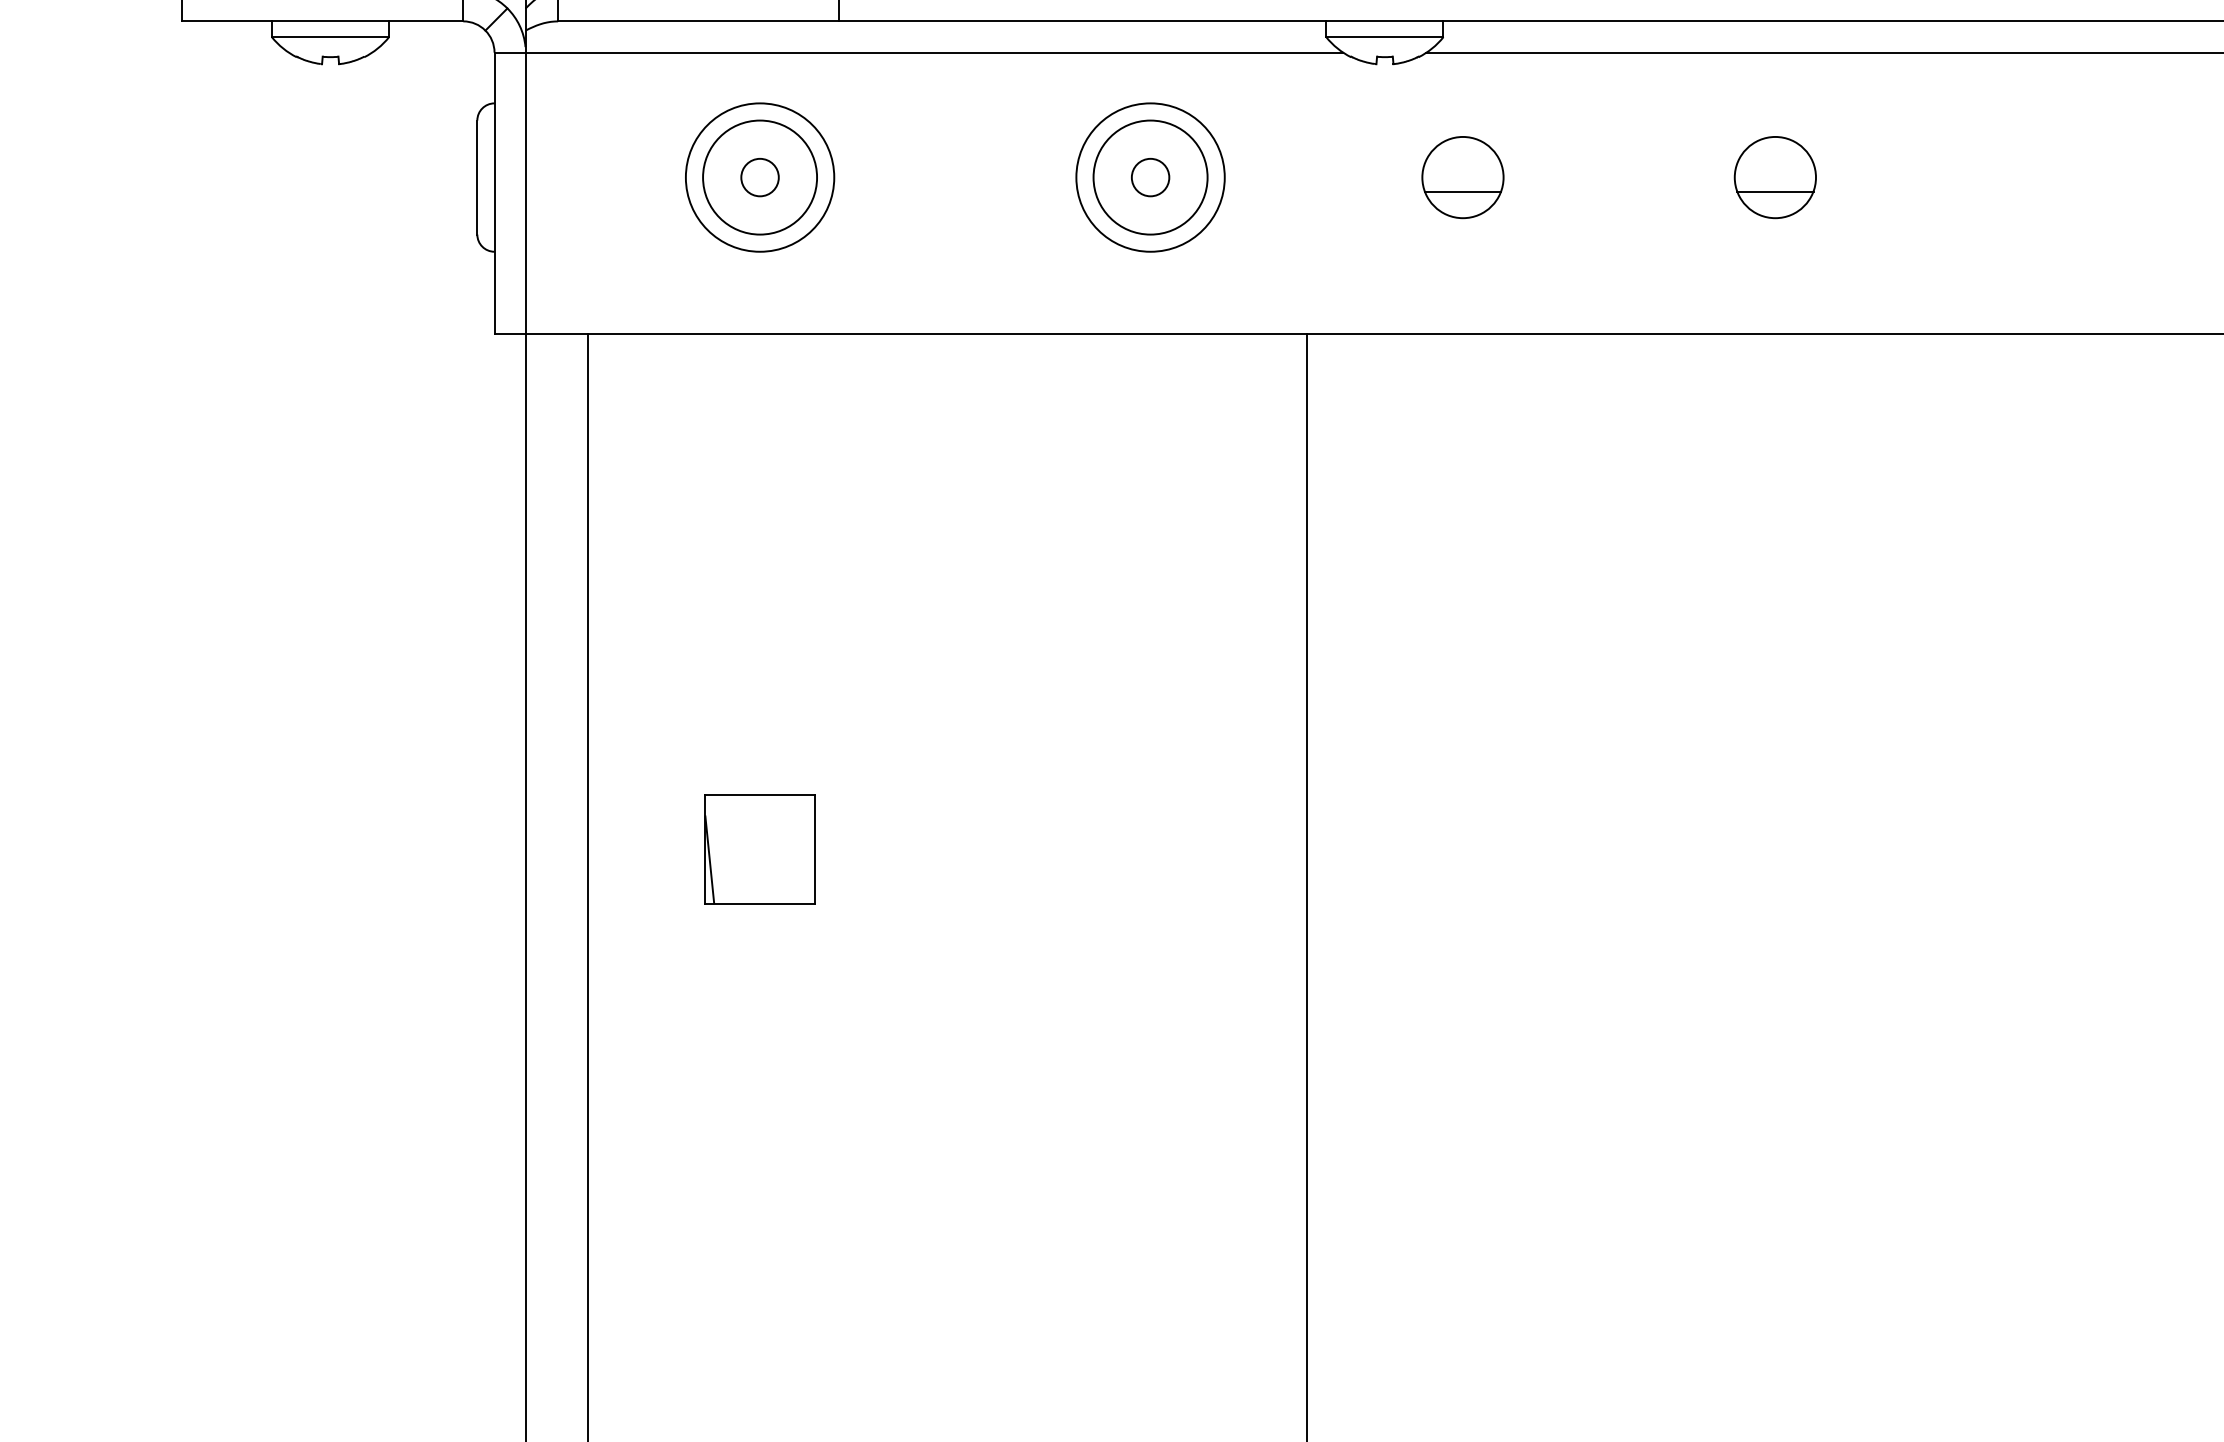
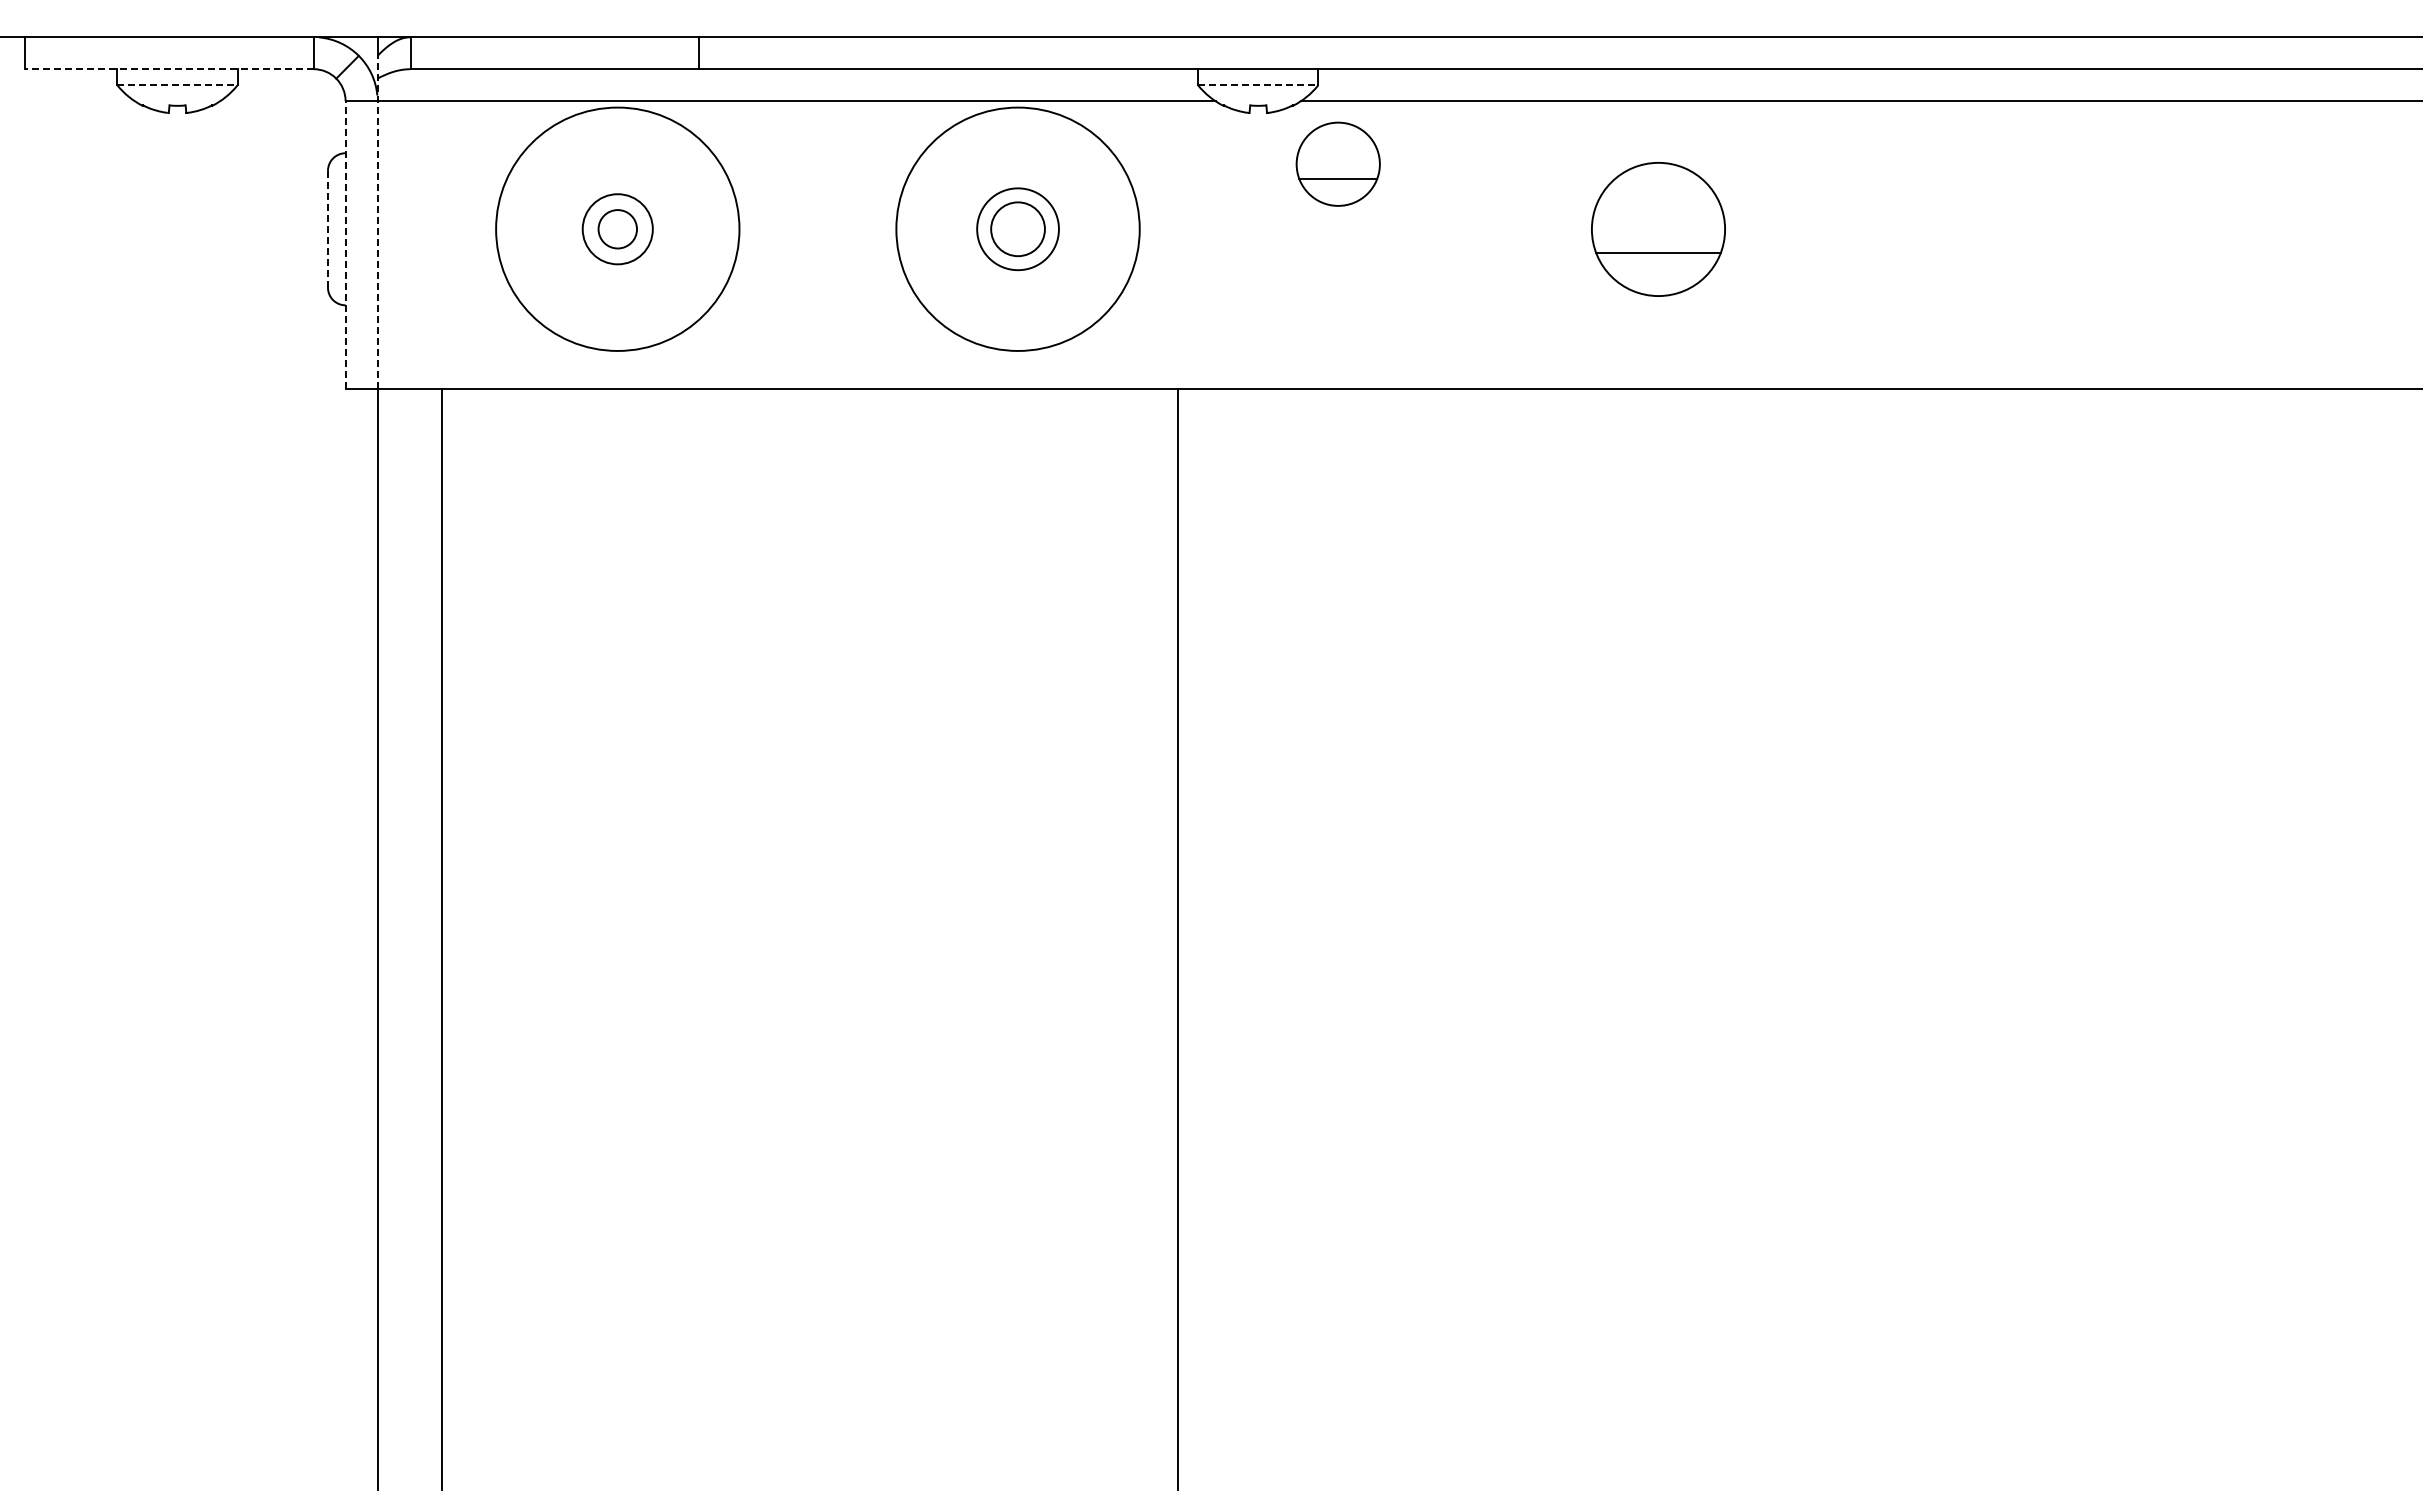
line: (321, 21) -> (168, 69), solid -> dashed
line: (330, 37) -> (177, 85), solid -> dashed
line: (1385, 37) -> (1258, 85), solid -> dashed
line: (525, 170) -> (377, 222), solid -> dashed
line: (476, 176) -> (327, 228), solid -> dashed
circle: (759, 176) -> (617, 228), size x0.6
circle: (1150, 176) -> (1017, 228), size x0.7
part: (1462, 176) -> (1337, 163), moved
part: (1775, 176) -> (1658, 228), size x1.6
circle: (759, 177) -> (617, 229), size x1.6
circle: (1150, 177) -> (1017, 229), size x1.4
circle: (1151, 177) -> (1018, 229), size x1.6
line: (494, 192) -> (345, 244), solid -> dashed
part: (759, 849) -> (617, 917), removed

